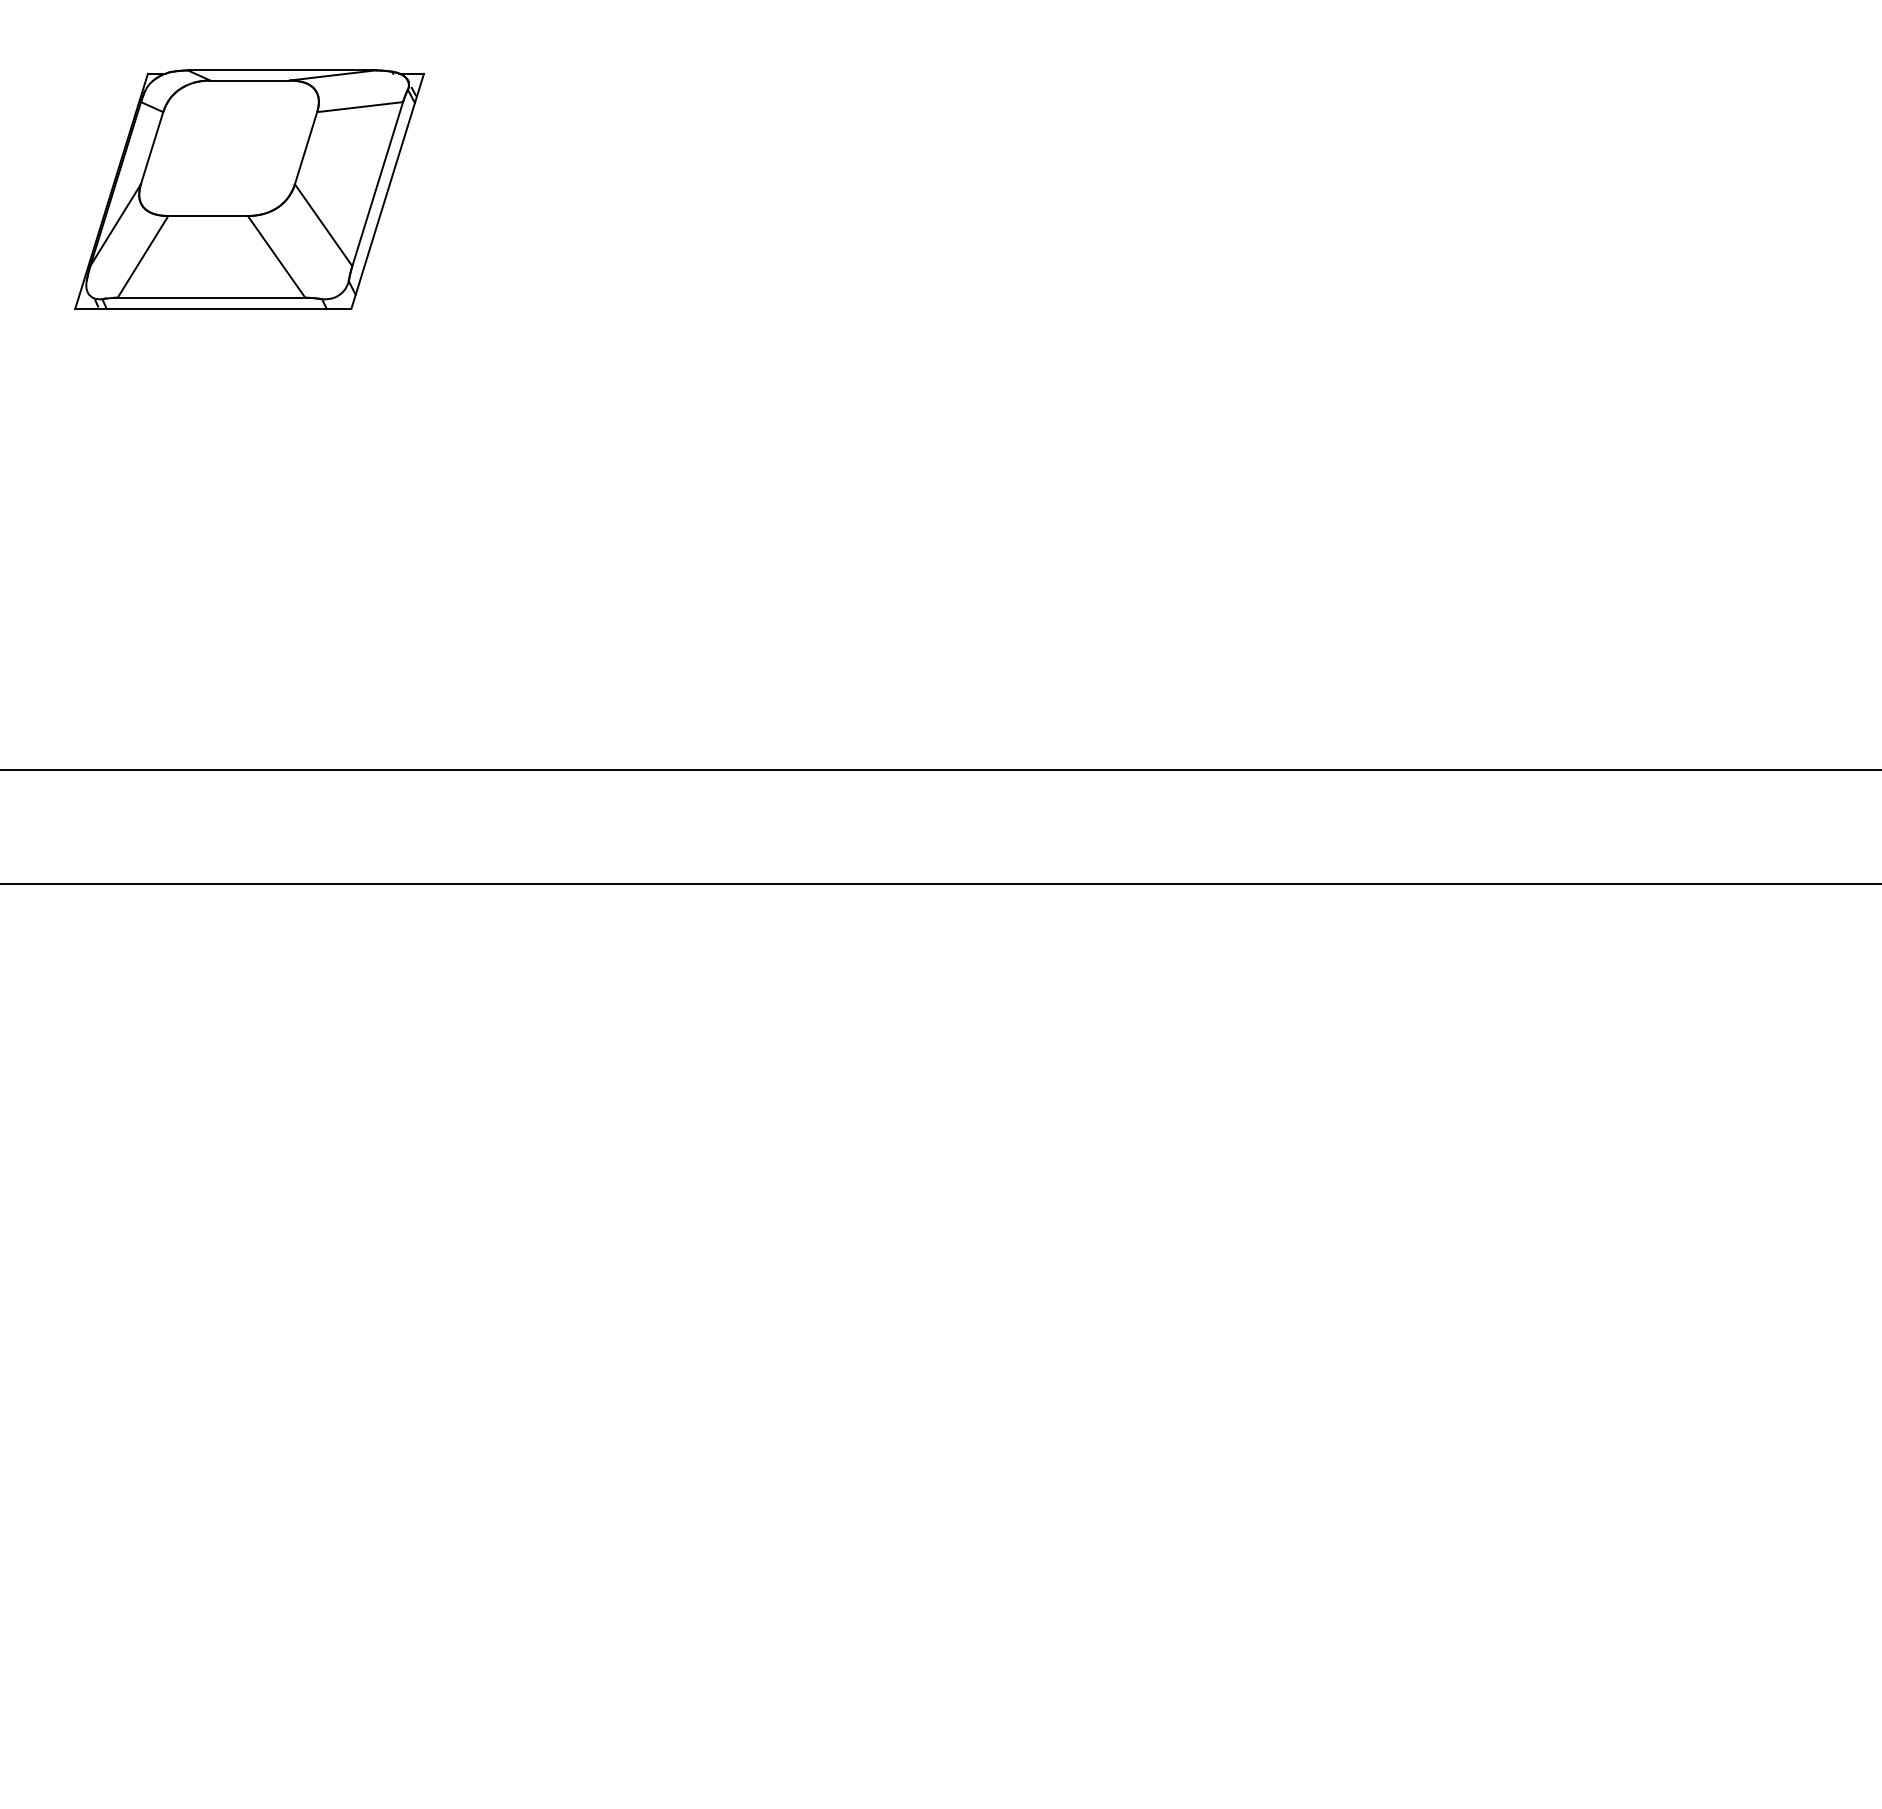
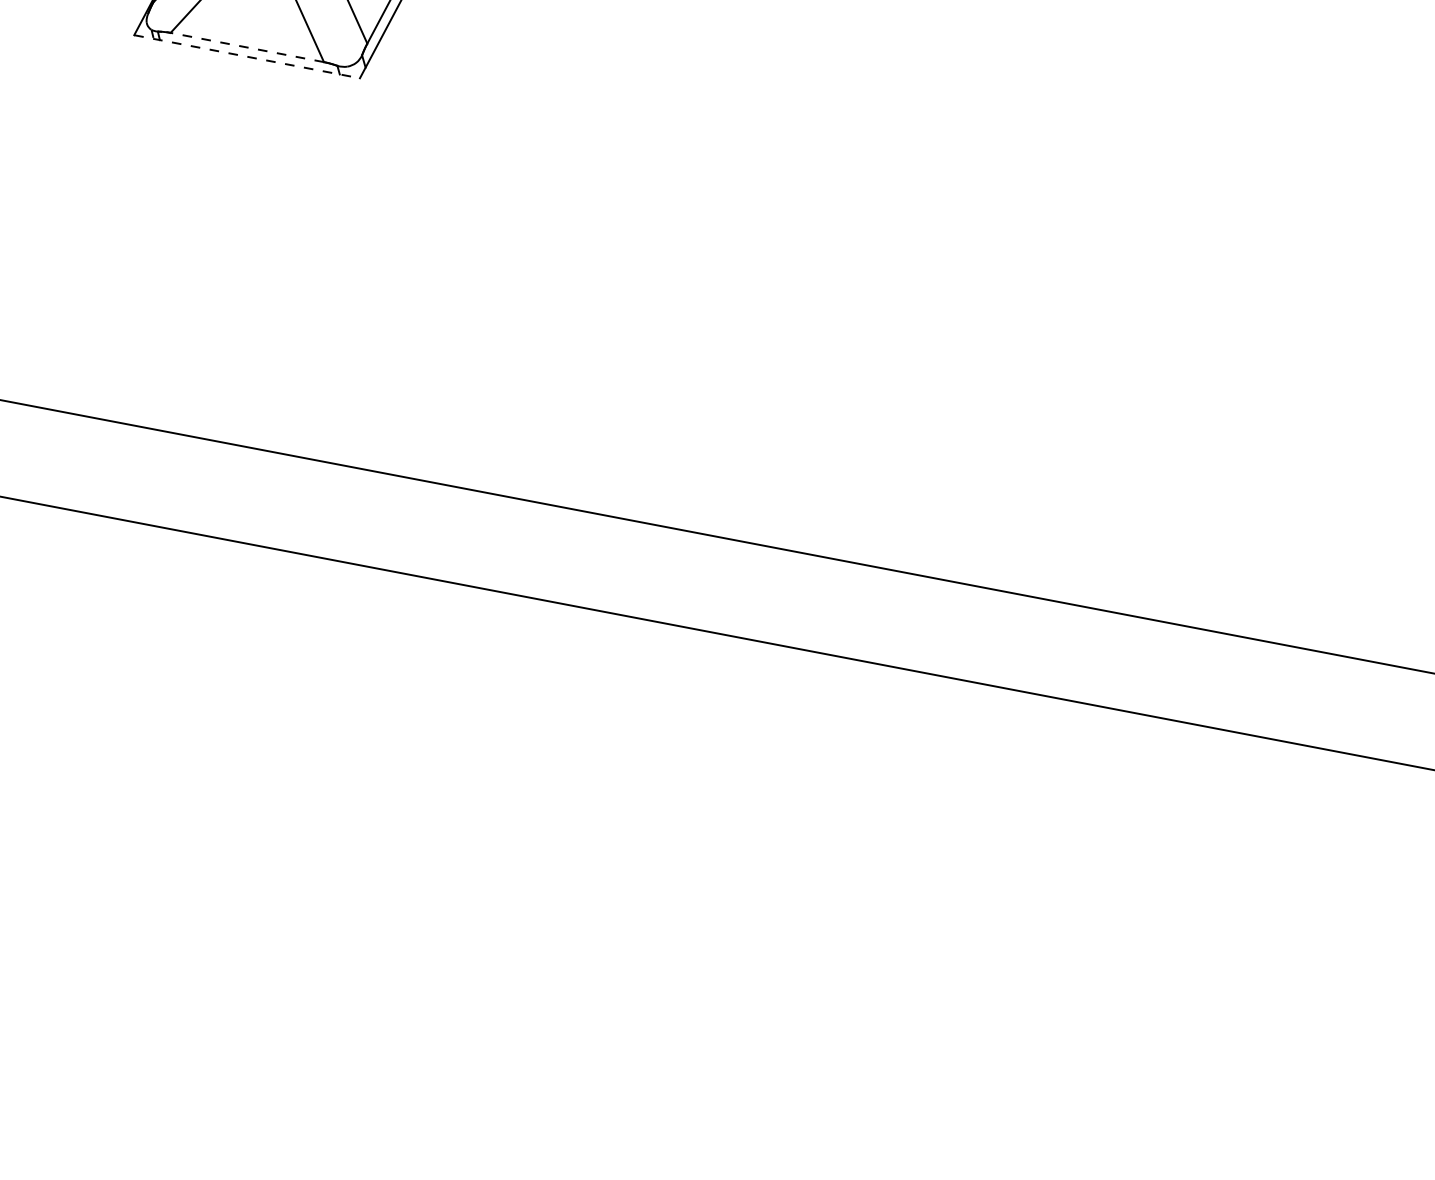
line: (211, 297) -> (247, 47), solid -> dashed
line: (213, 308) -> (247, 56), solid -> dashed

